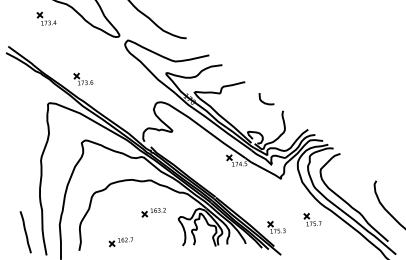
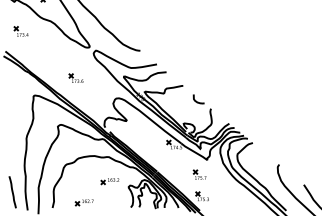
part: (45, 18) -> (20, 31), moved
part: (82, 77) -> (75, 77), moved
part: (312, 219) -> (199, 174), moved

